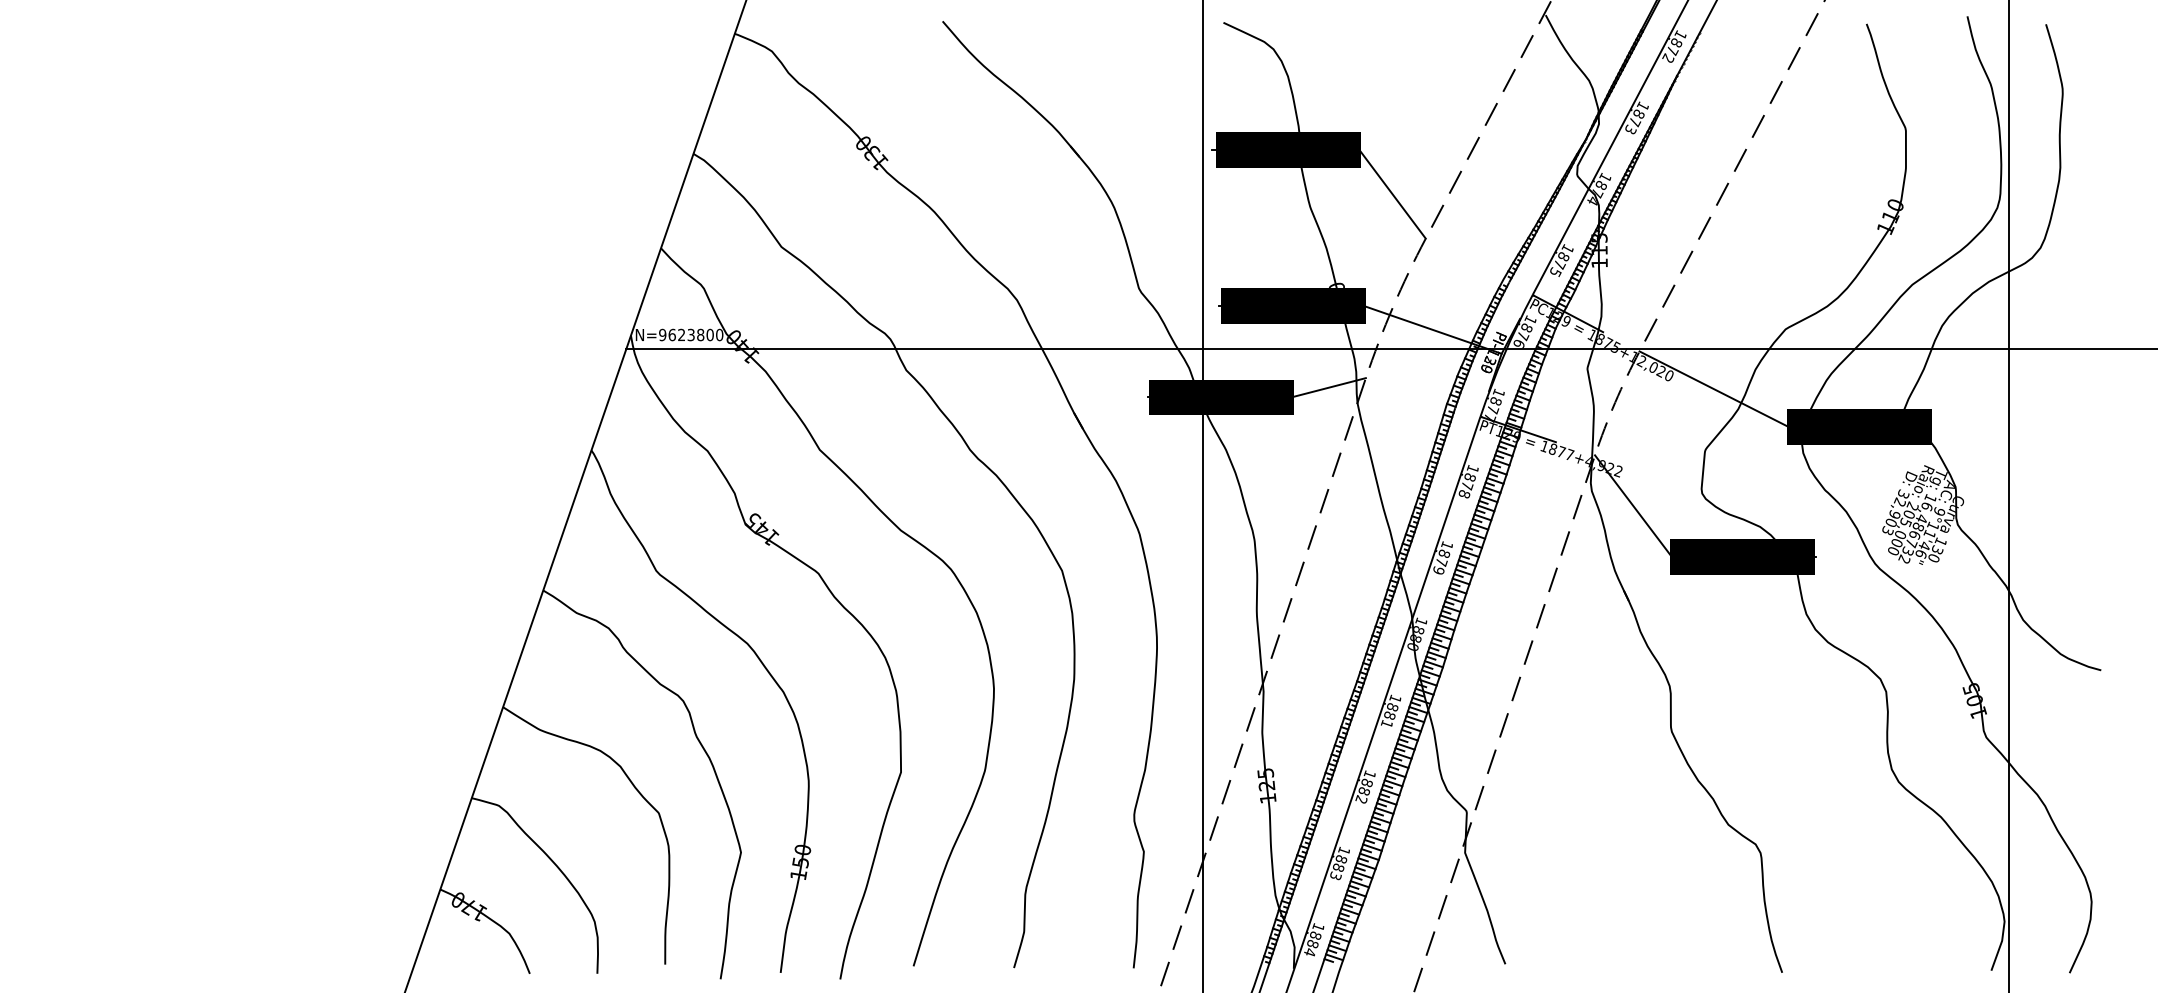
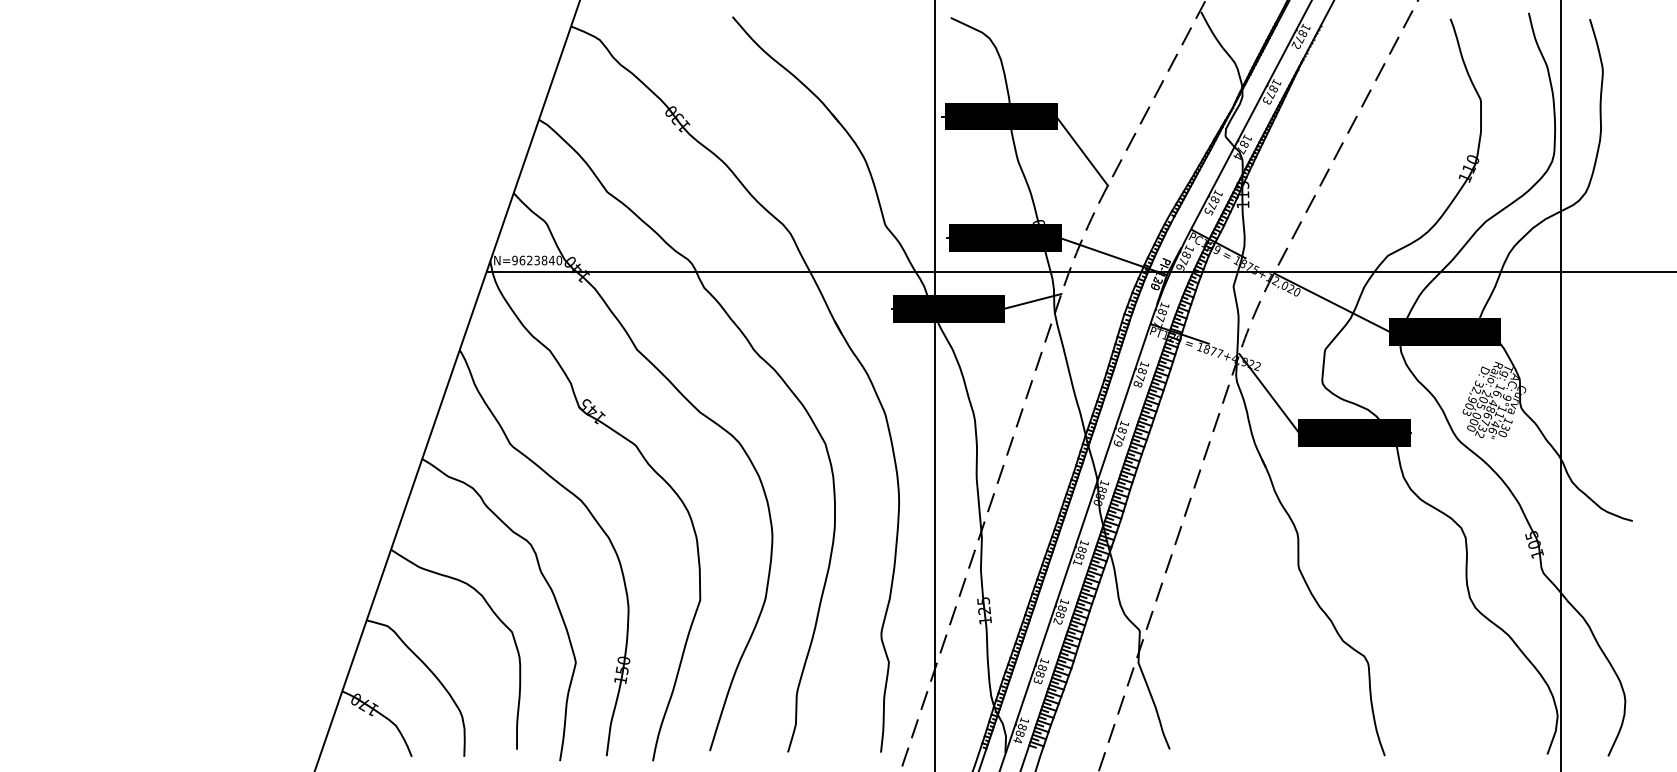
text: (710, 334) -> (552, 260), N=9623800 -> N=9623840

